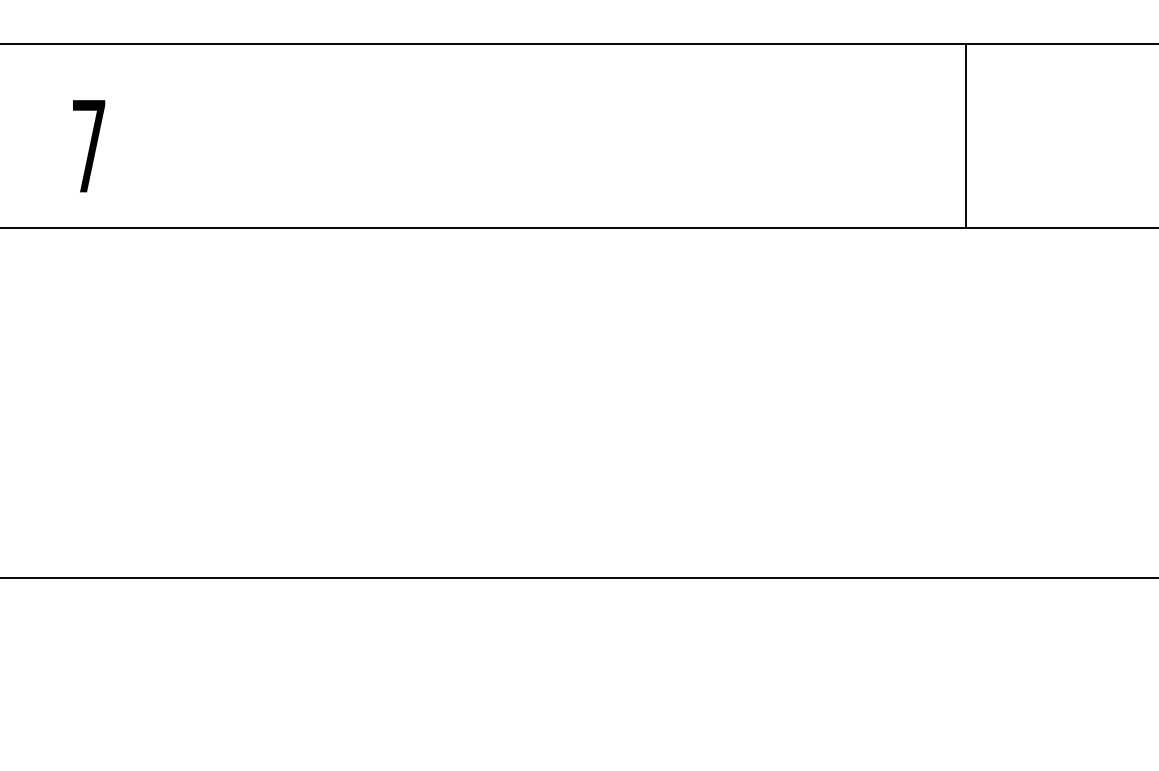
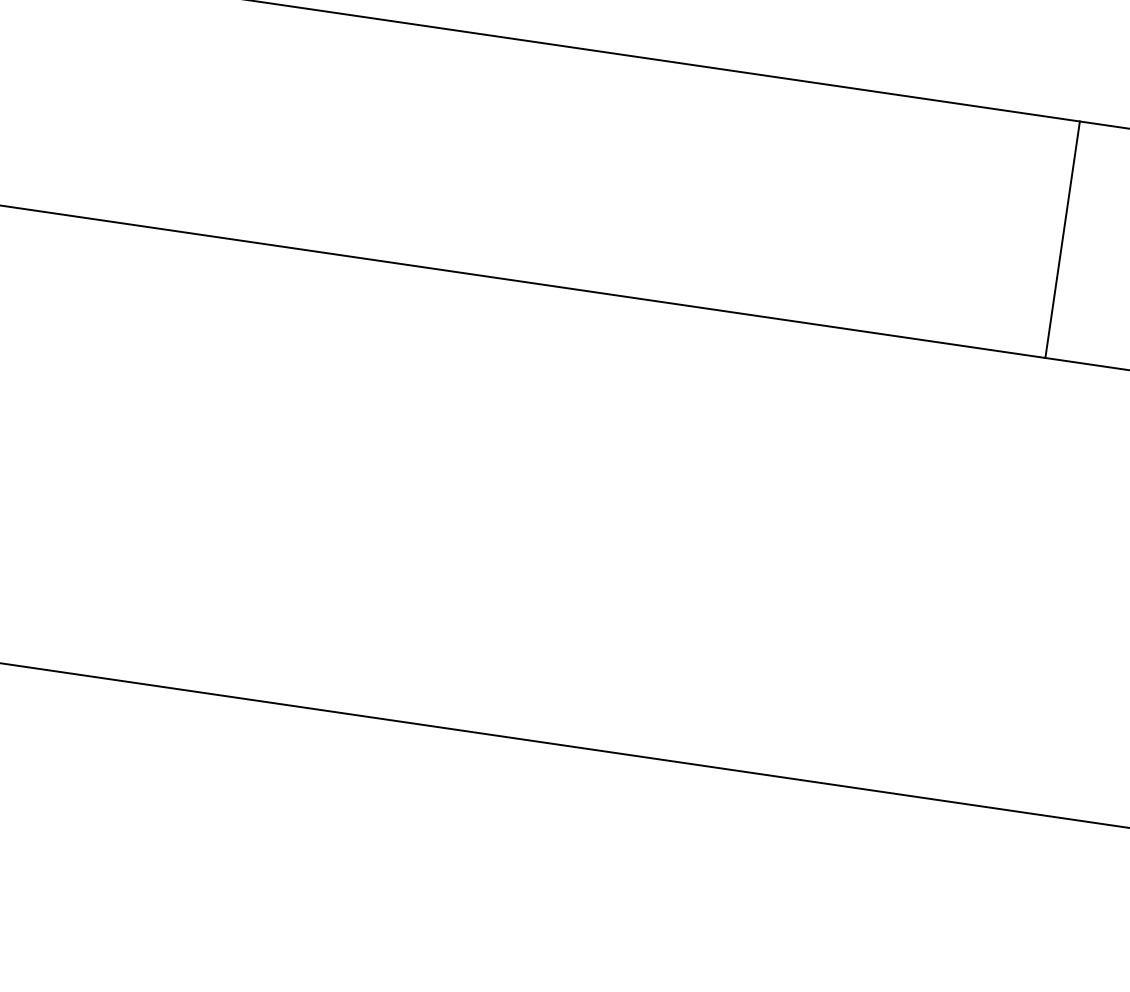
line: (966, 135) -> (1062, 239), moved

